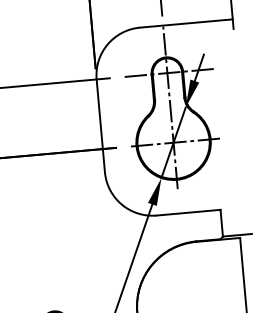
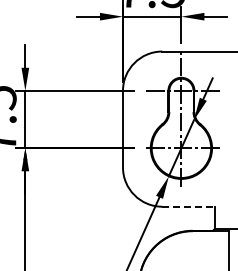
line: (189, 212) -> (189, 206), solid -> dashed

